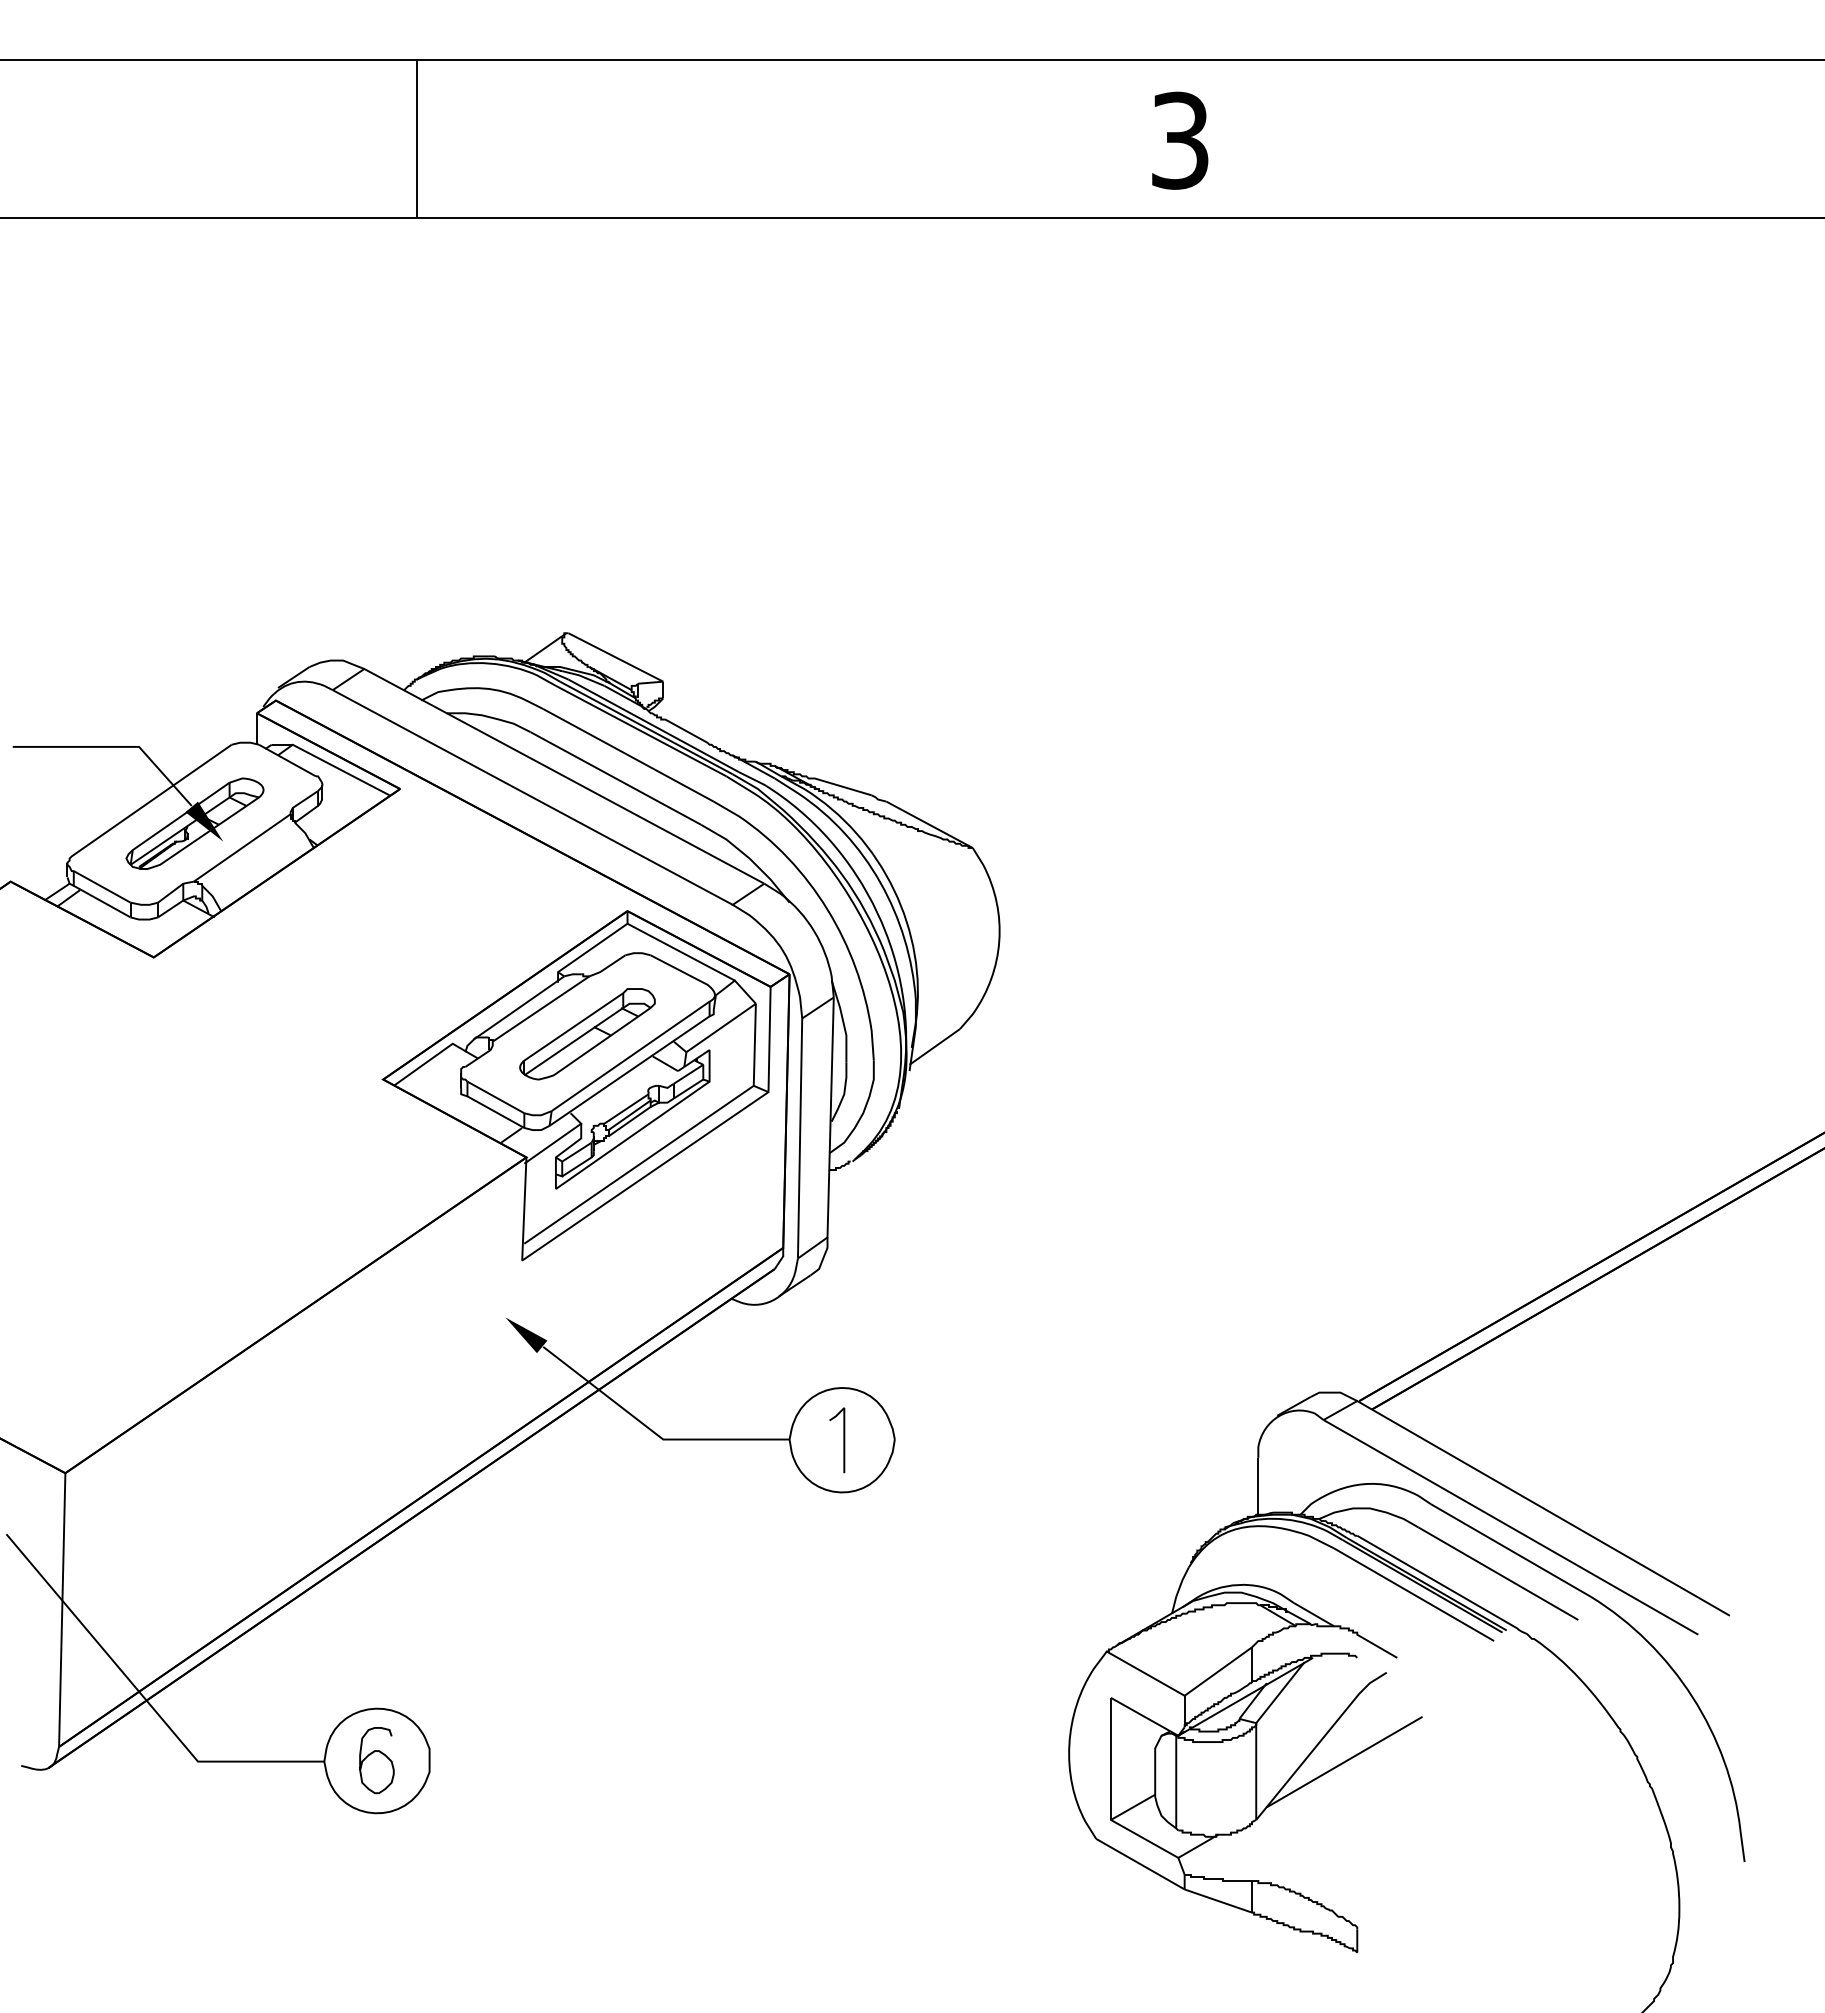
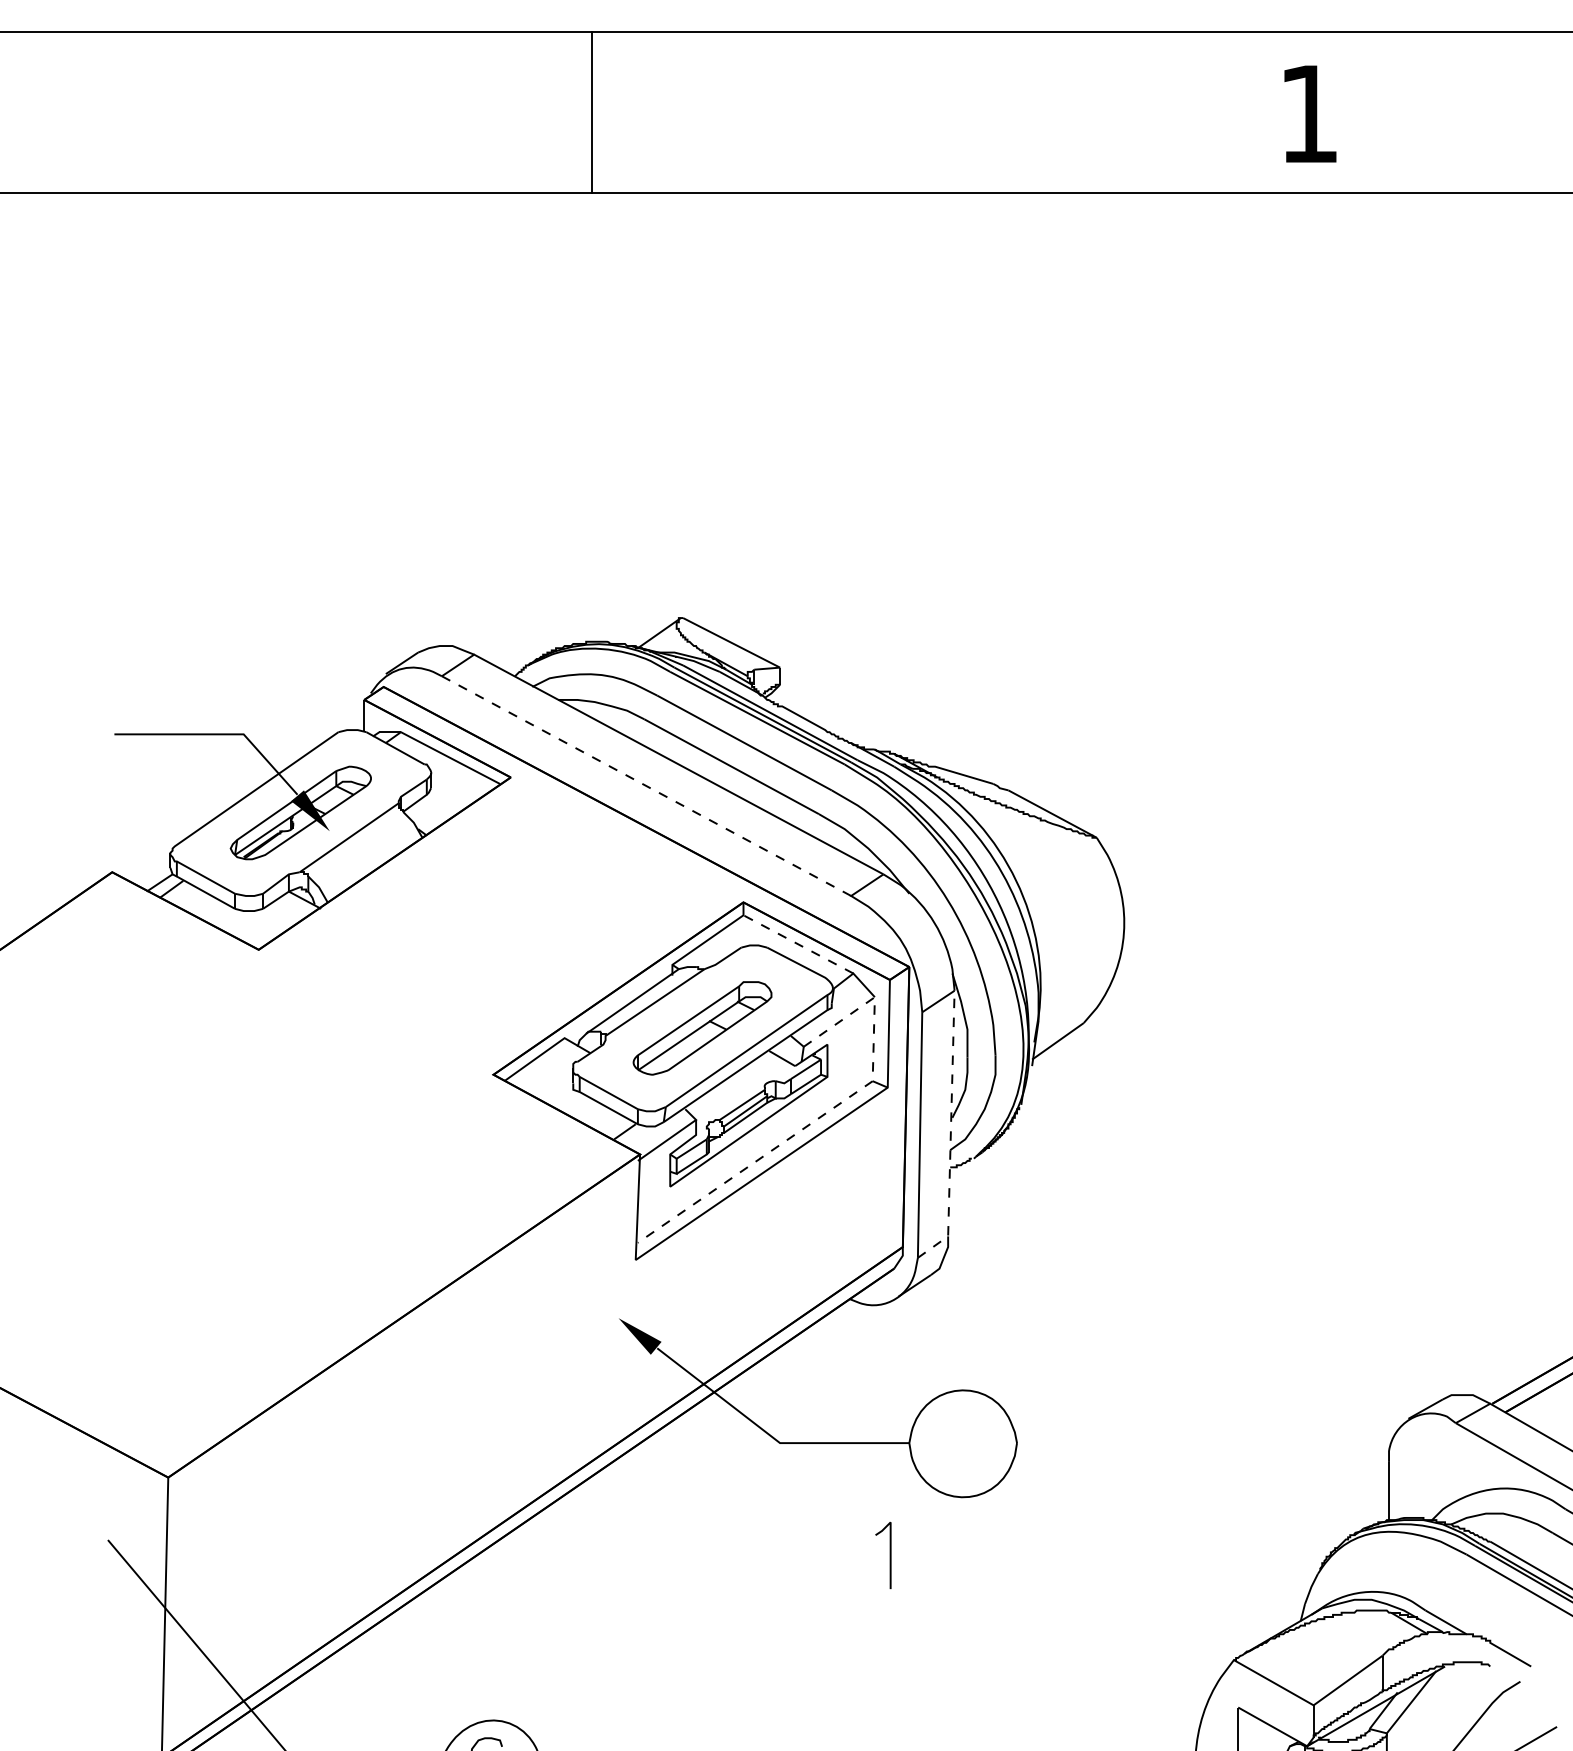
line: (417, 139) -> (592, 112), moved
text: (1180, 140) -> (1309, 113), 3 -> 1
line: (532, 797) -> (646, 786), solid -> dashed
line: (681, 952) -> (798, 944), solid -> dashed
line: (708, 1116) -> (826, 1112), solid -> dashed
line: (830, 1135) -> (951, 1132), solid -> dashed
line: (843, 1440) -> (889, 1555), moved

